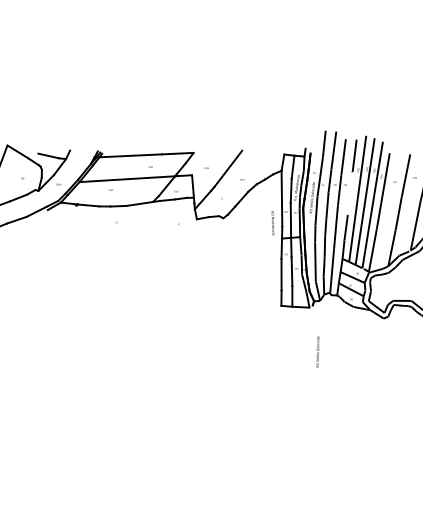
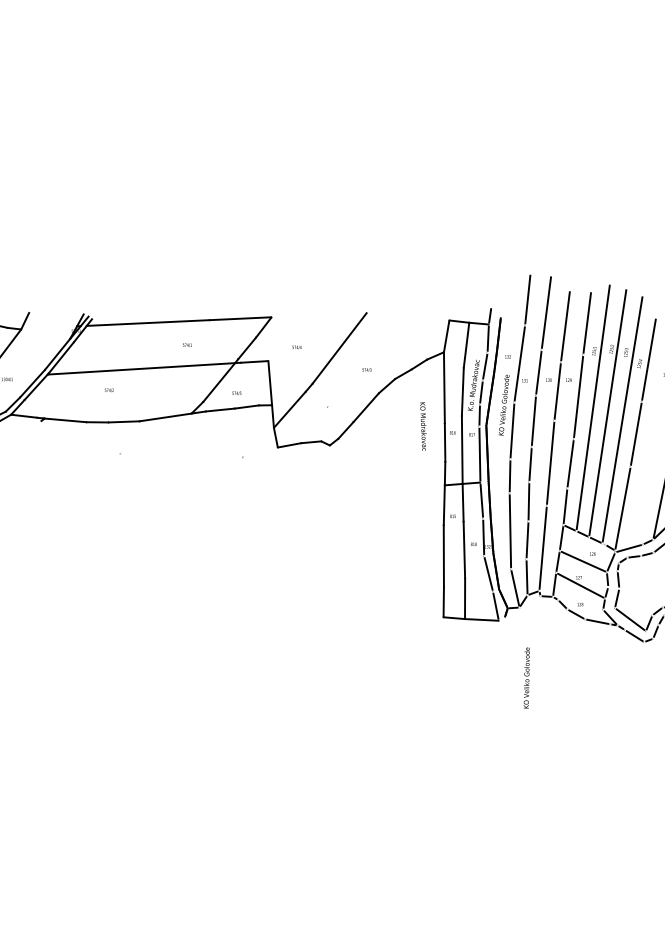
line: (349, 193) -> (577, 396), added
text: (272, 223) -> (422, 426), moved
text: (317, 351) -> (526, 677), moved

